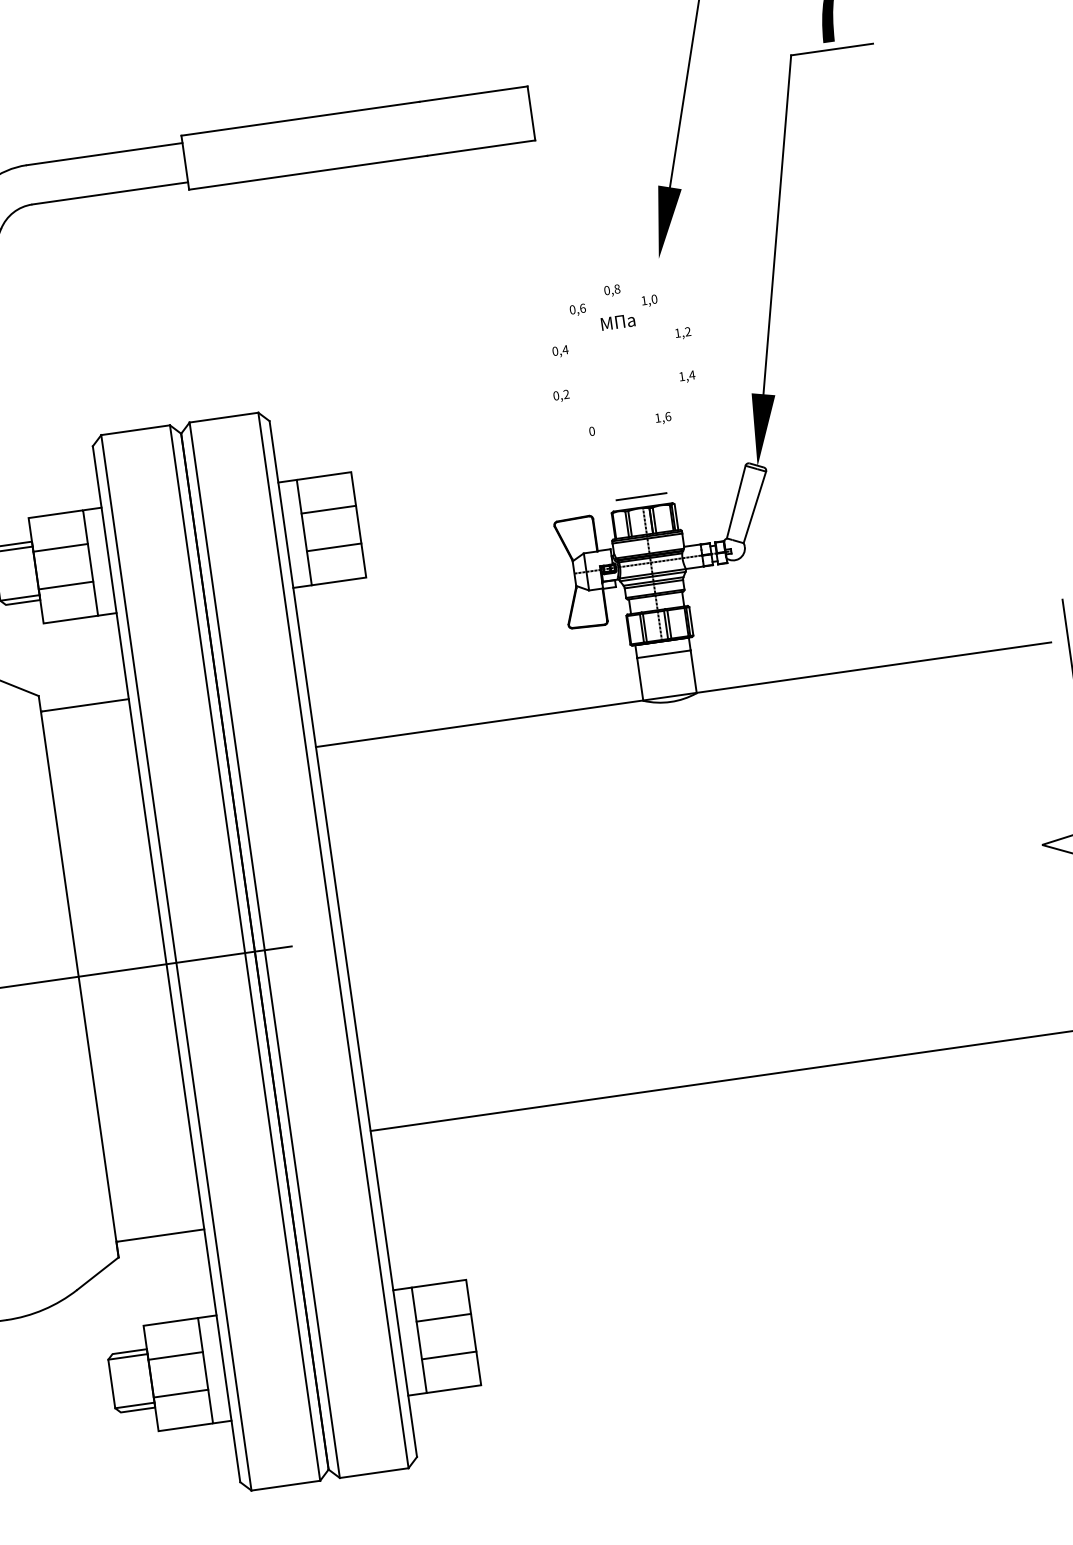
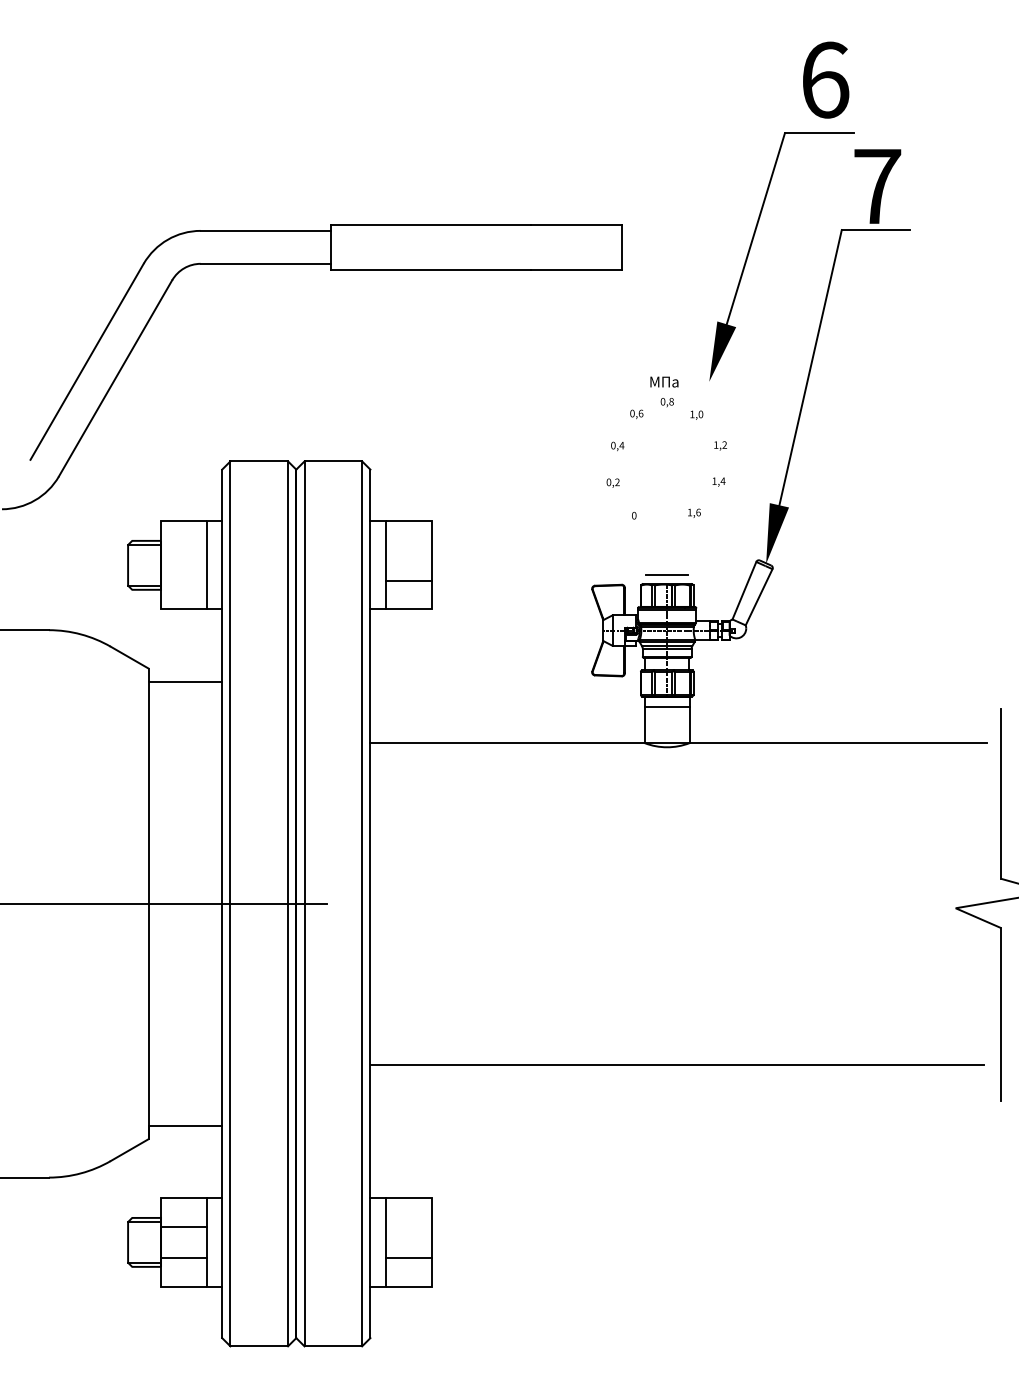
text: (618, 321) -> (664, 381), moved
line: (328, 509) -> (408, 549), removed
line: (60, 548) -> (183, 549), removed
line: (65, 585) -> (183, 580), removed
line: (443, 1317) -> (408, 1226), removed

